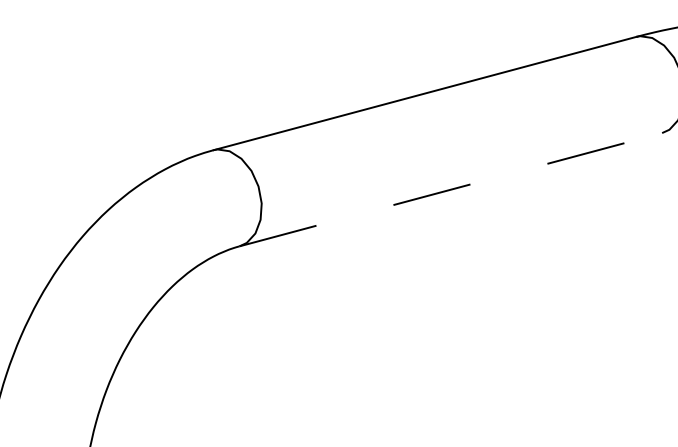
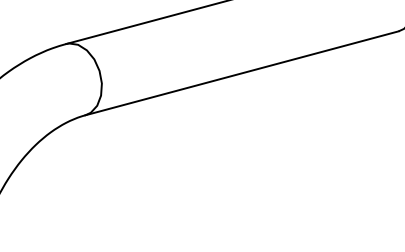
line: (450, 189) -> (241, 73), dashed -> solid

